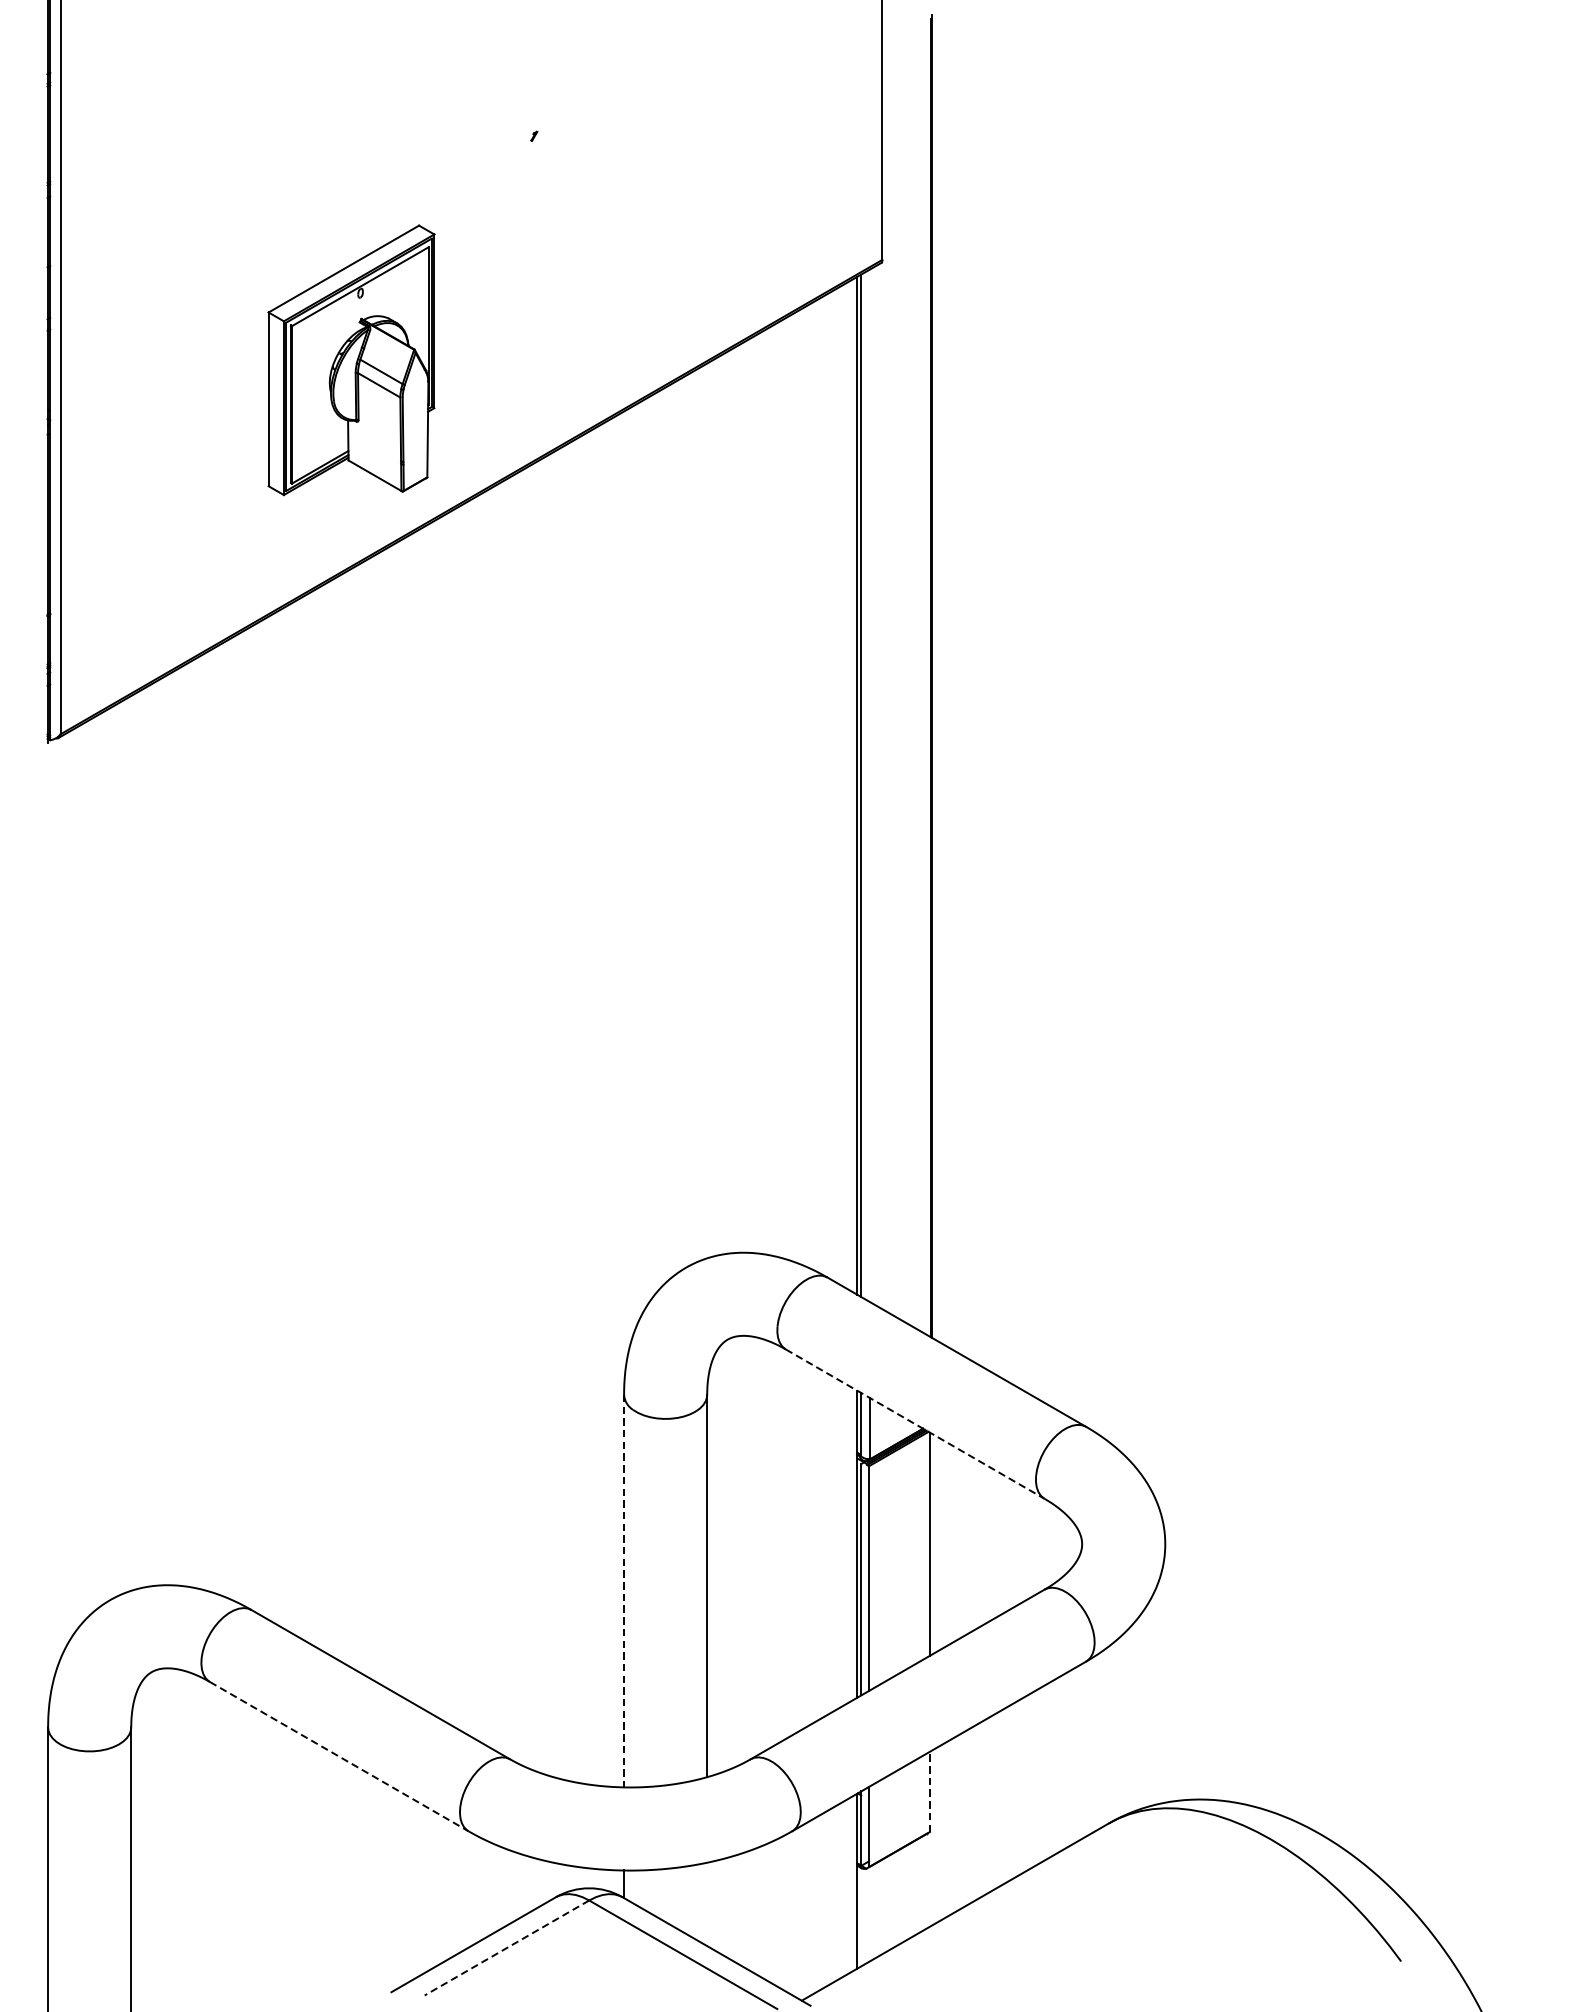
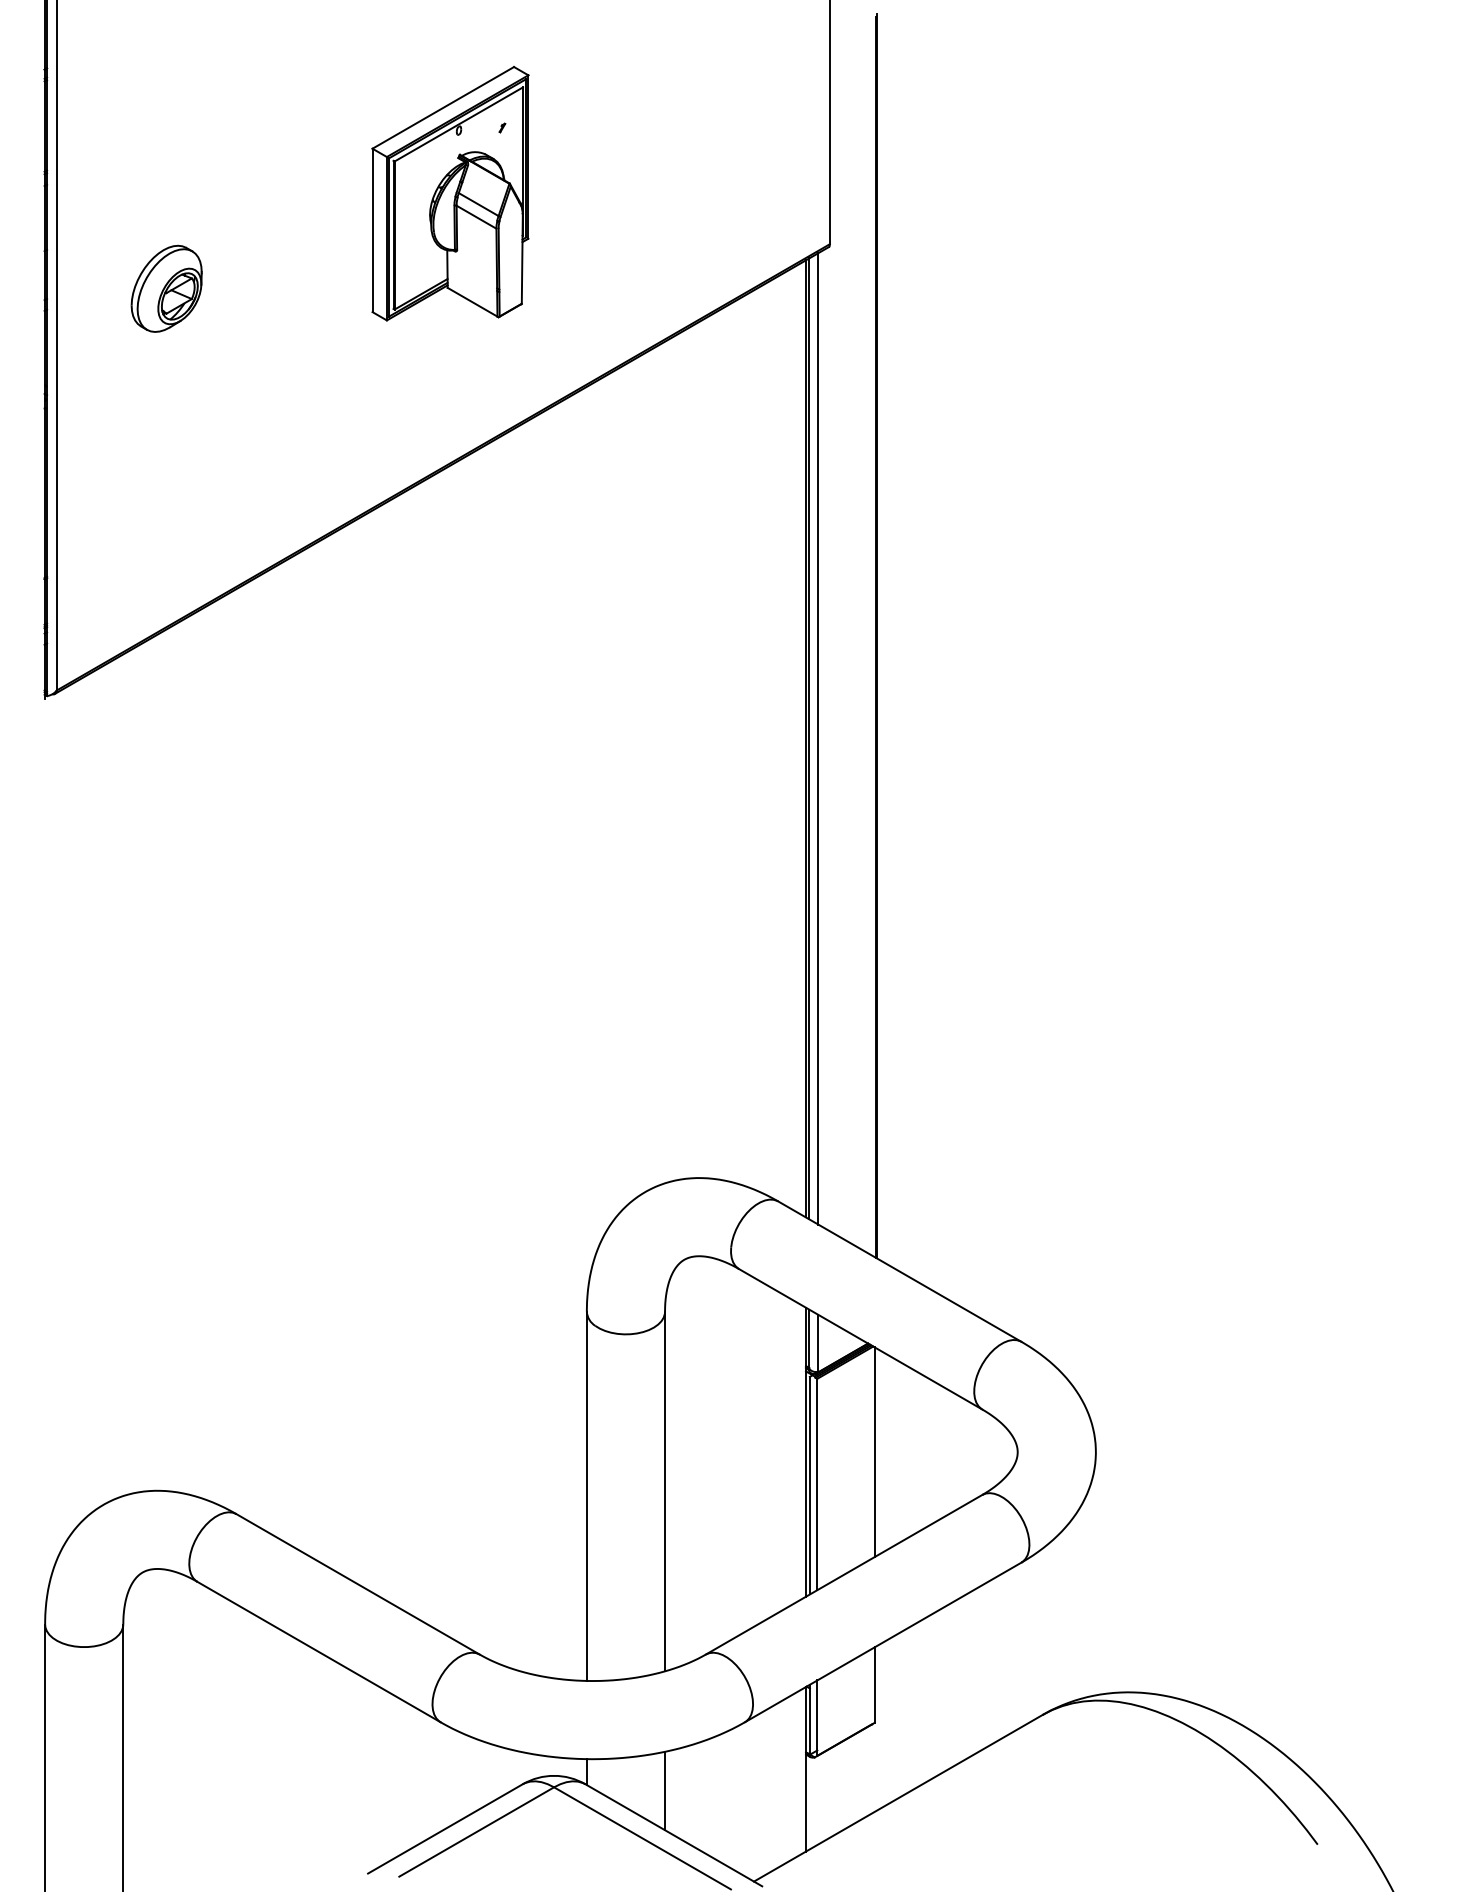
part: (177, 306) -> (166, 288), added
part: (351, 360) -> (450, 193), moved
line: (870, 785) -> (818, 738), added
line: (916, 1424) -> (861, 1339), dashed -> solid
line: (623, 1591) -> (586, 1496), dashed -> solid
line: (339, 1757) -> (319, 1652), dashed -> solid
line: (929, 1792) -> (874, 1685), dashed -> solid
line: (707, 1903) -> (665, 1790), added
line: (506, 1948) -> (476, 1832), dashed -> solid

